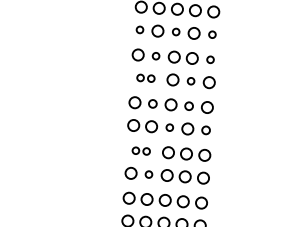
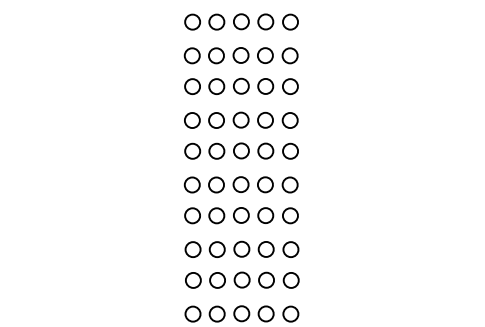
part: (139, 29) -> (192, 86), size x1.67
part: (176, 31) -> (241, 85), size x1.67
part: (212, 34) -> (290, 86), size x1.67
part: (156, 56) -> (216, 120), size x1.67
part: (210, 59) -> (289, 120), size x1.67
part: (145, 77) -> (204, 150), size x1.67
part: (190, 80) -> (265, 150), size x1.67
part: (152, 103) -> (216, 184), size x1.43
part: (189, 105) -> (265, 184), size x1.43
part: (169, 127) -> (241, 215), size x1.67
part: (206, 130) -> (290, 215), size x1.43
part: (140, 151) -> (204, 249), size x1.67
part: (148, 174) -> (217, 280), size x1.67

